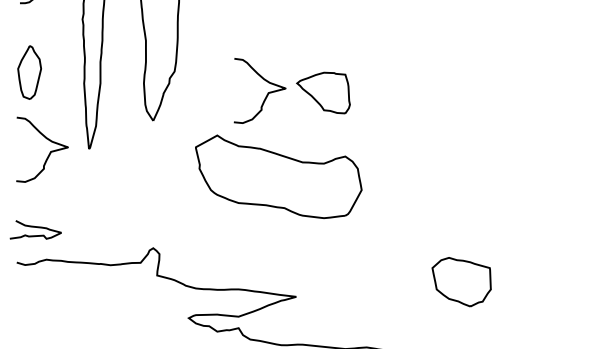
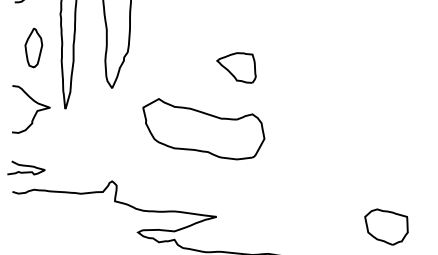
part: (29, 71) -> (33, 47), moved
curve: (265, 95) -> (194, 69), removed
part: (461, 281) -> (386, 226), moved

